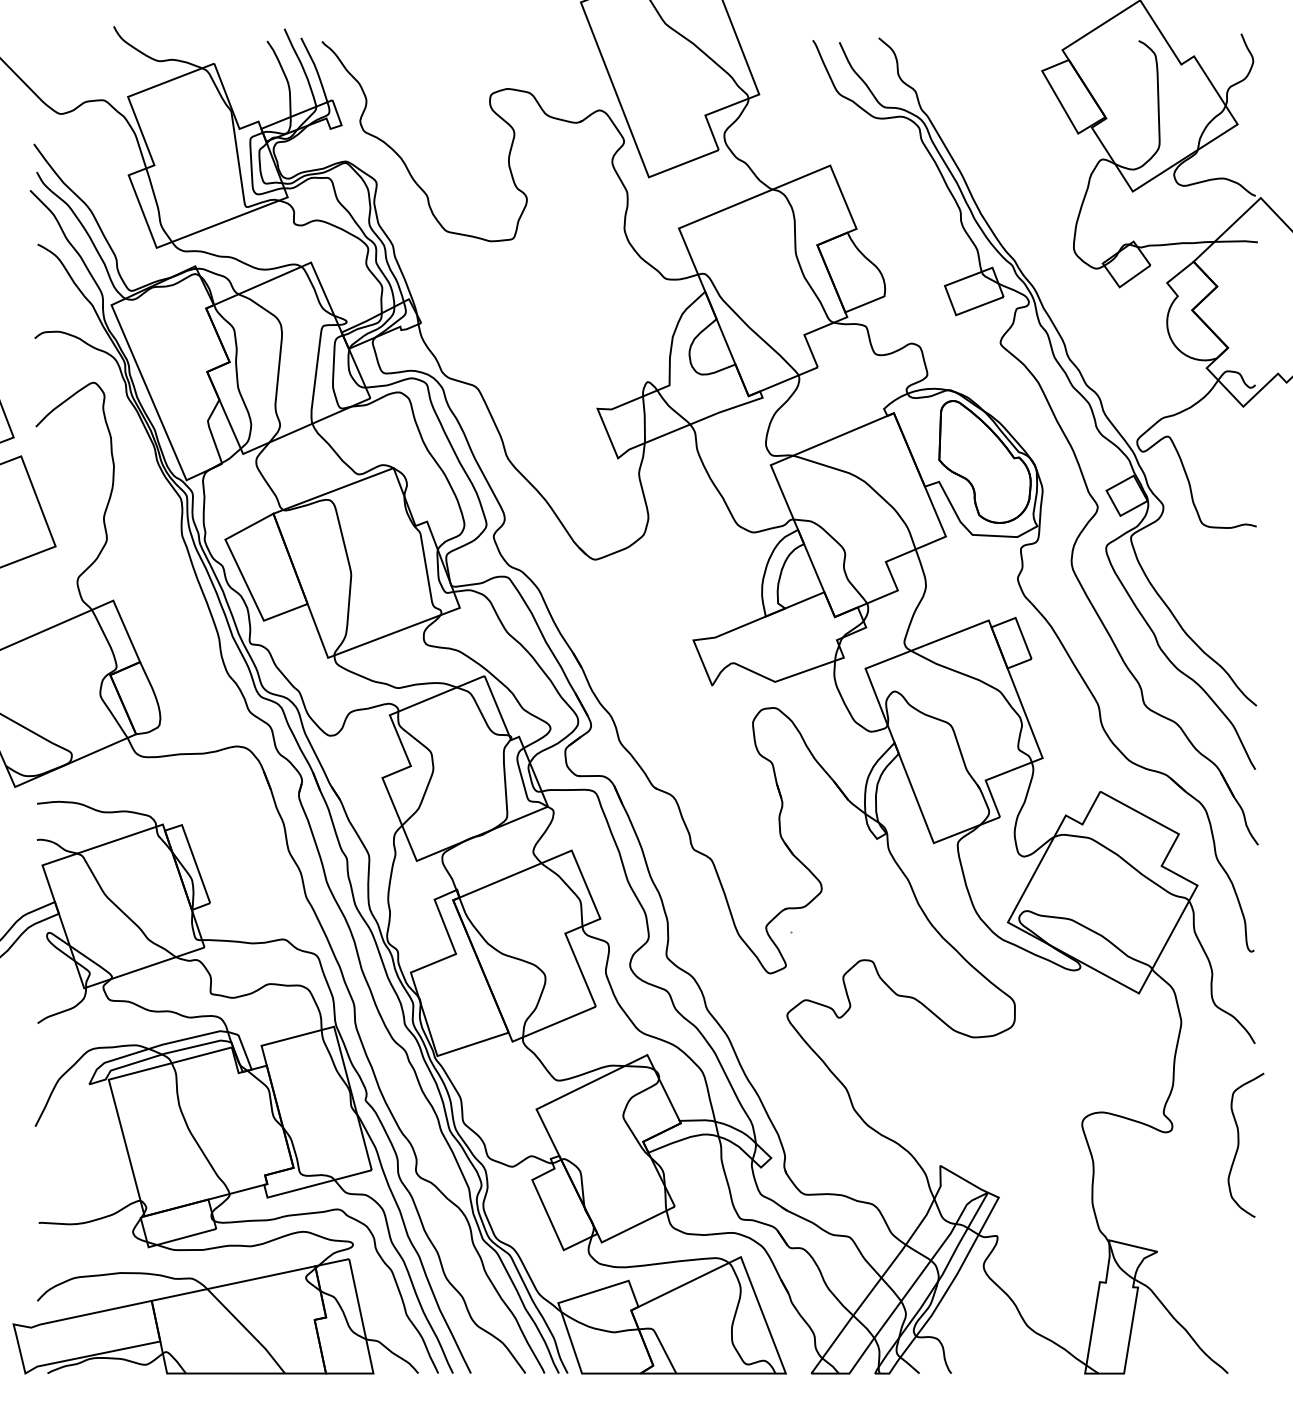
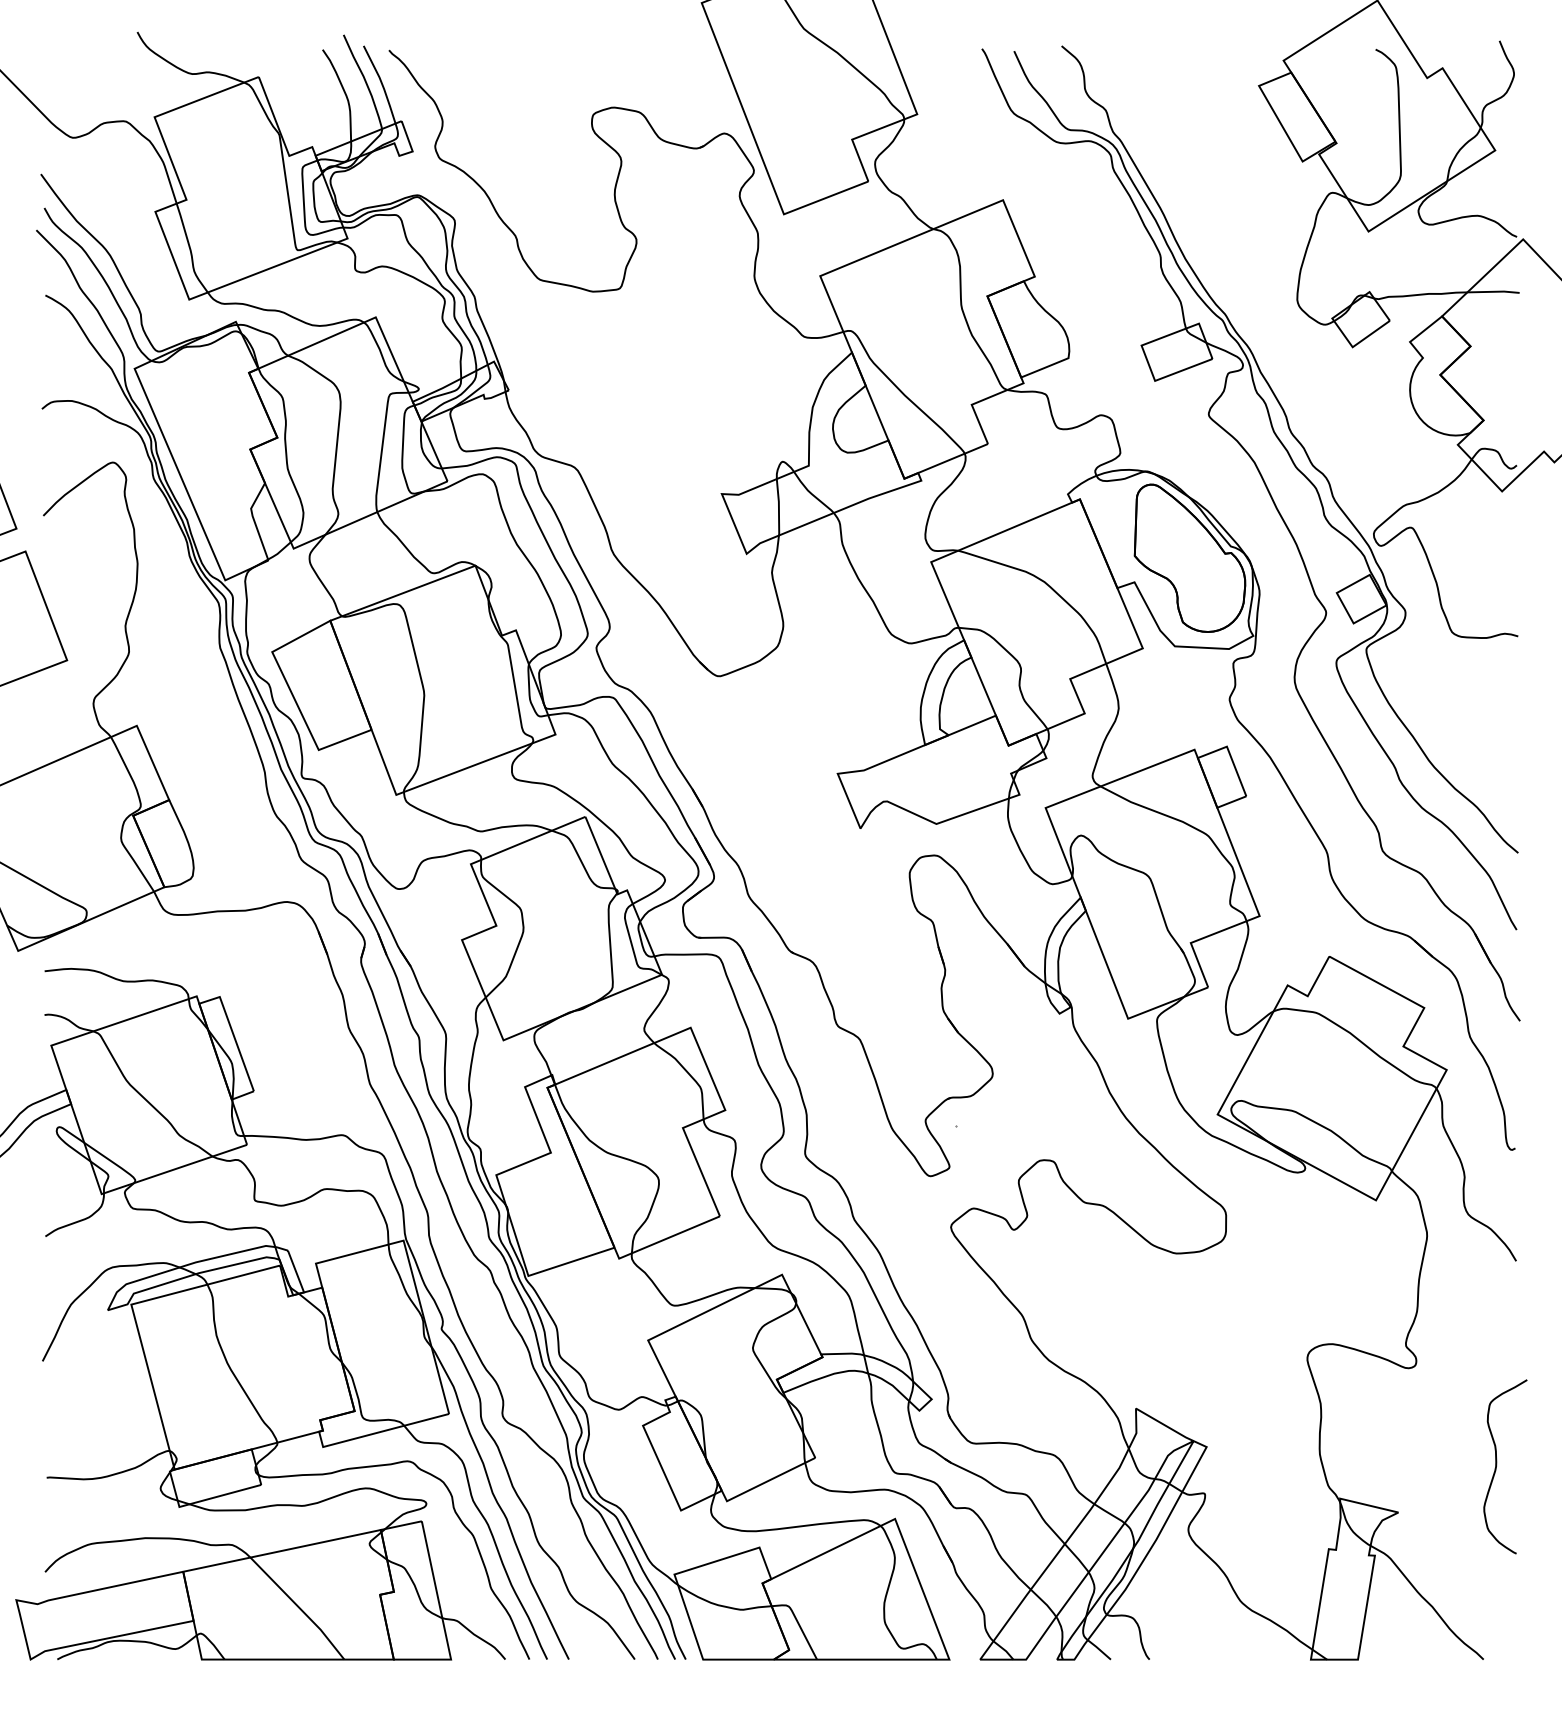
curve: (1239, 1144) -> (1497, 1465), moved

